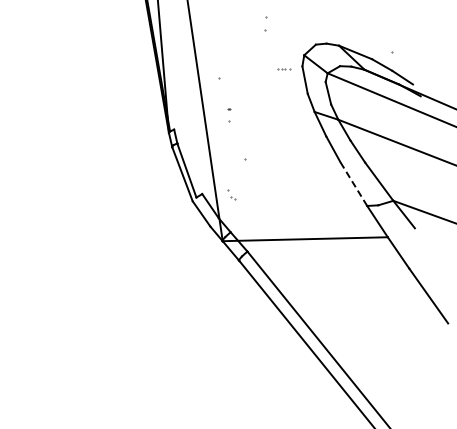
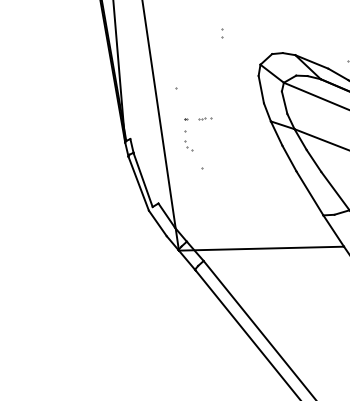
part: (265, 24) -> (221, 33), size x0.62
part: (284, 69) -> (204, 118), moved
line: (353, 183) -> (309, 192), dashed -> solid
part: (231, 194) -> (187, 144), moved

